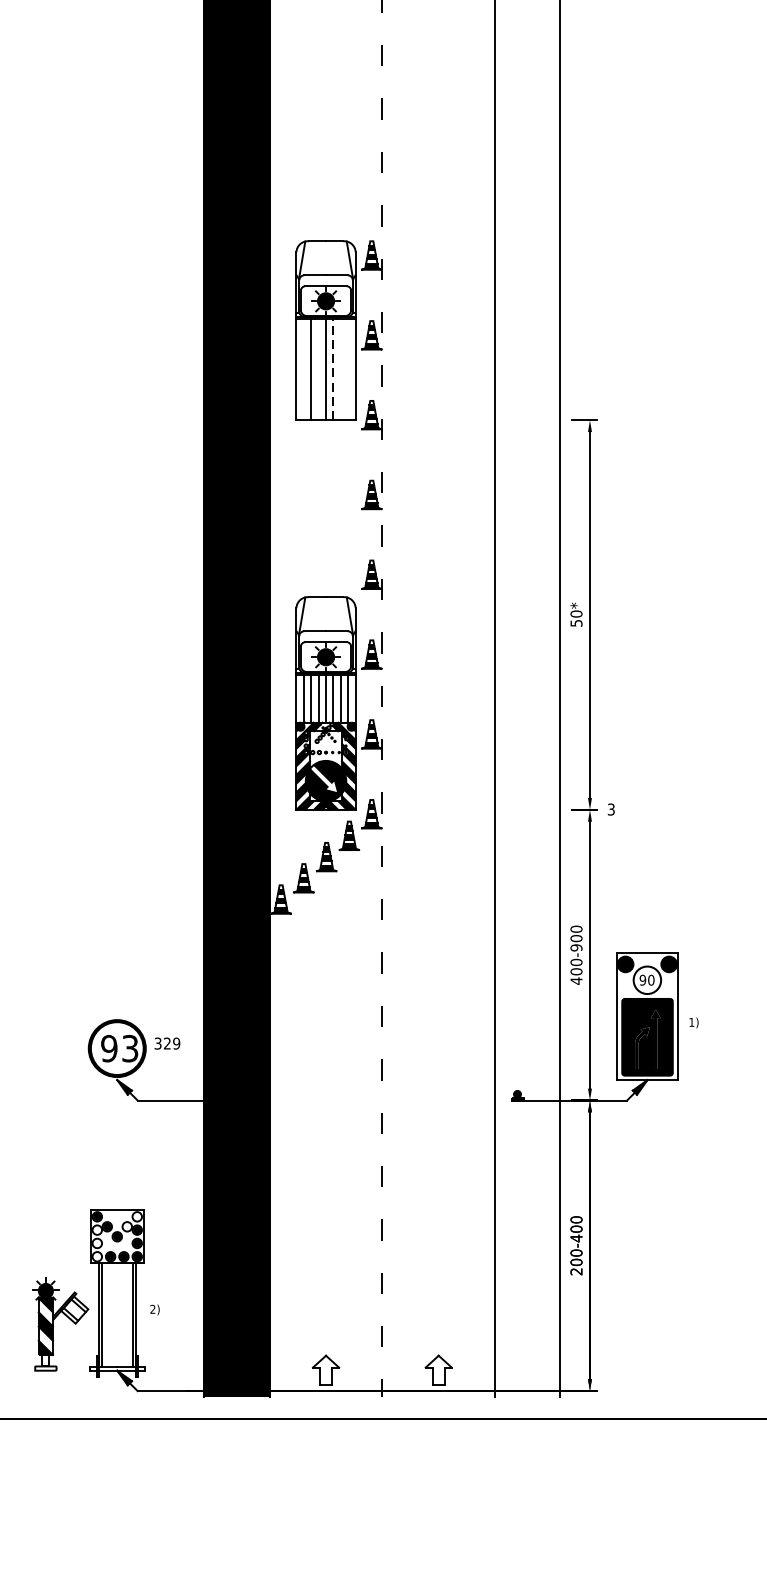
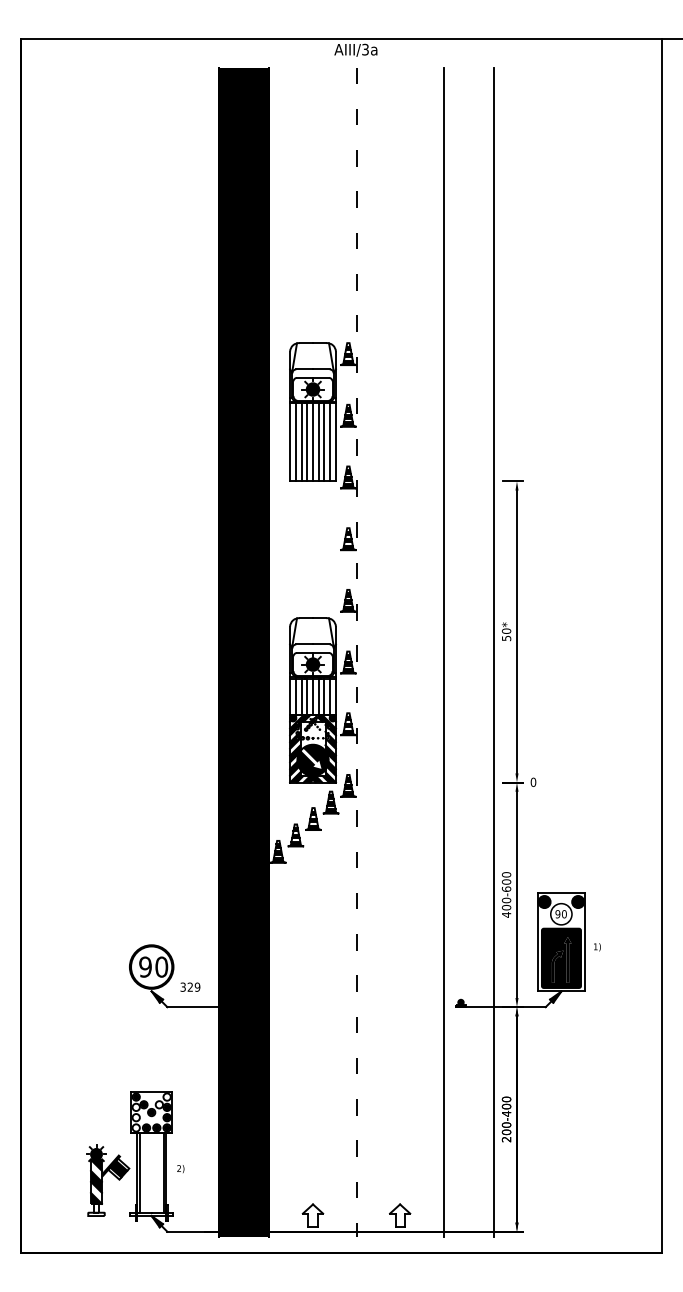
line: (303, 369) -> (295, 442), added
line: (318, 369) -> (307, 442), added
line: (333, 369) -> (318, 442), dashed -> solid
line: (340, 369) -> (324, 442), added
line: (348, 369) -> (330, 442), added
text: (611, 808) -> (533, 781), 3 -> 0
text: (576, 946) -> (506, 888), 400-900 -> 400-600
text: (167, 1042) -> (190, 986), moved
text: (129, 1047) -> (161, 966), 93 -> 90
fill: (74, 1309) -> (118, 1168), added

